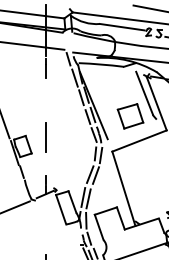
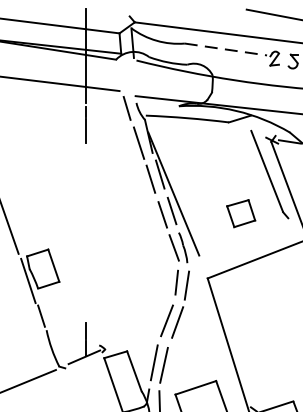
line: (122, 27) -> (226, 50), solid -> dashed
part: (130, 116) -> (241, 213), size x0.6
line: (45, 137) -> (84, 252), removed

